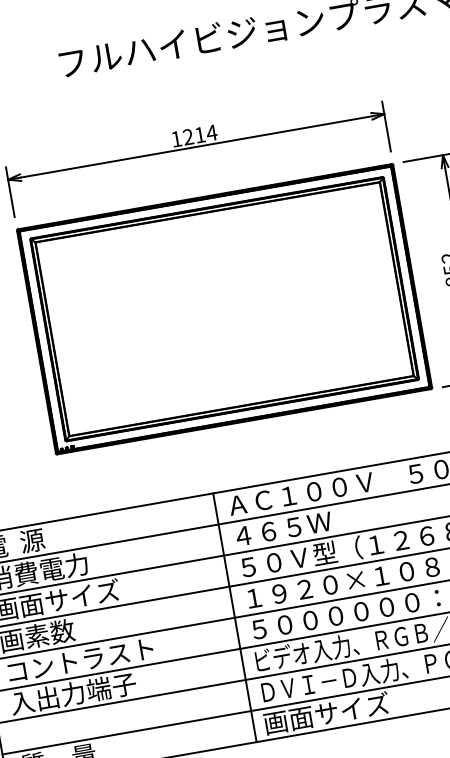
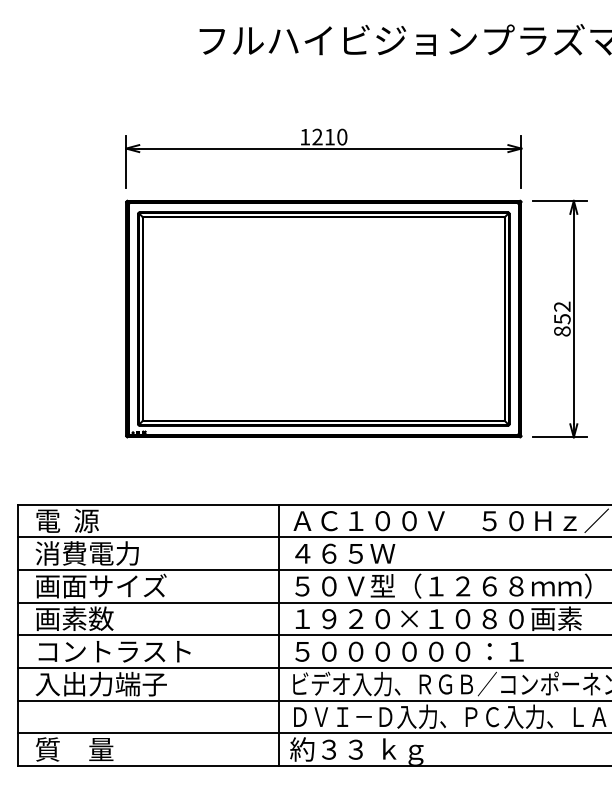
text: (211, 132) -> (341, 136), 1214 -> 1210
text: (327, 714) -> (356, 750), 画面サイズ -> 約３３ ｋｇ

